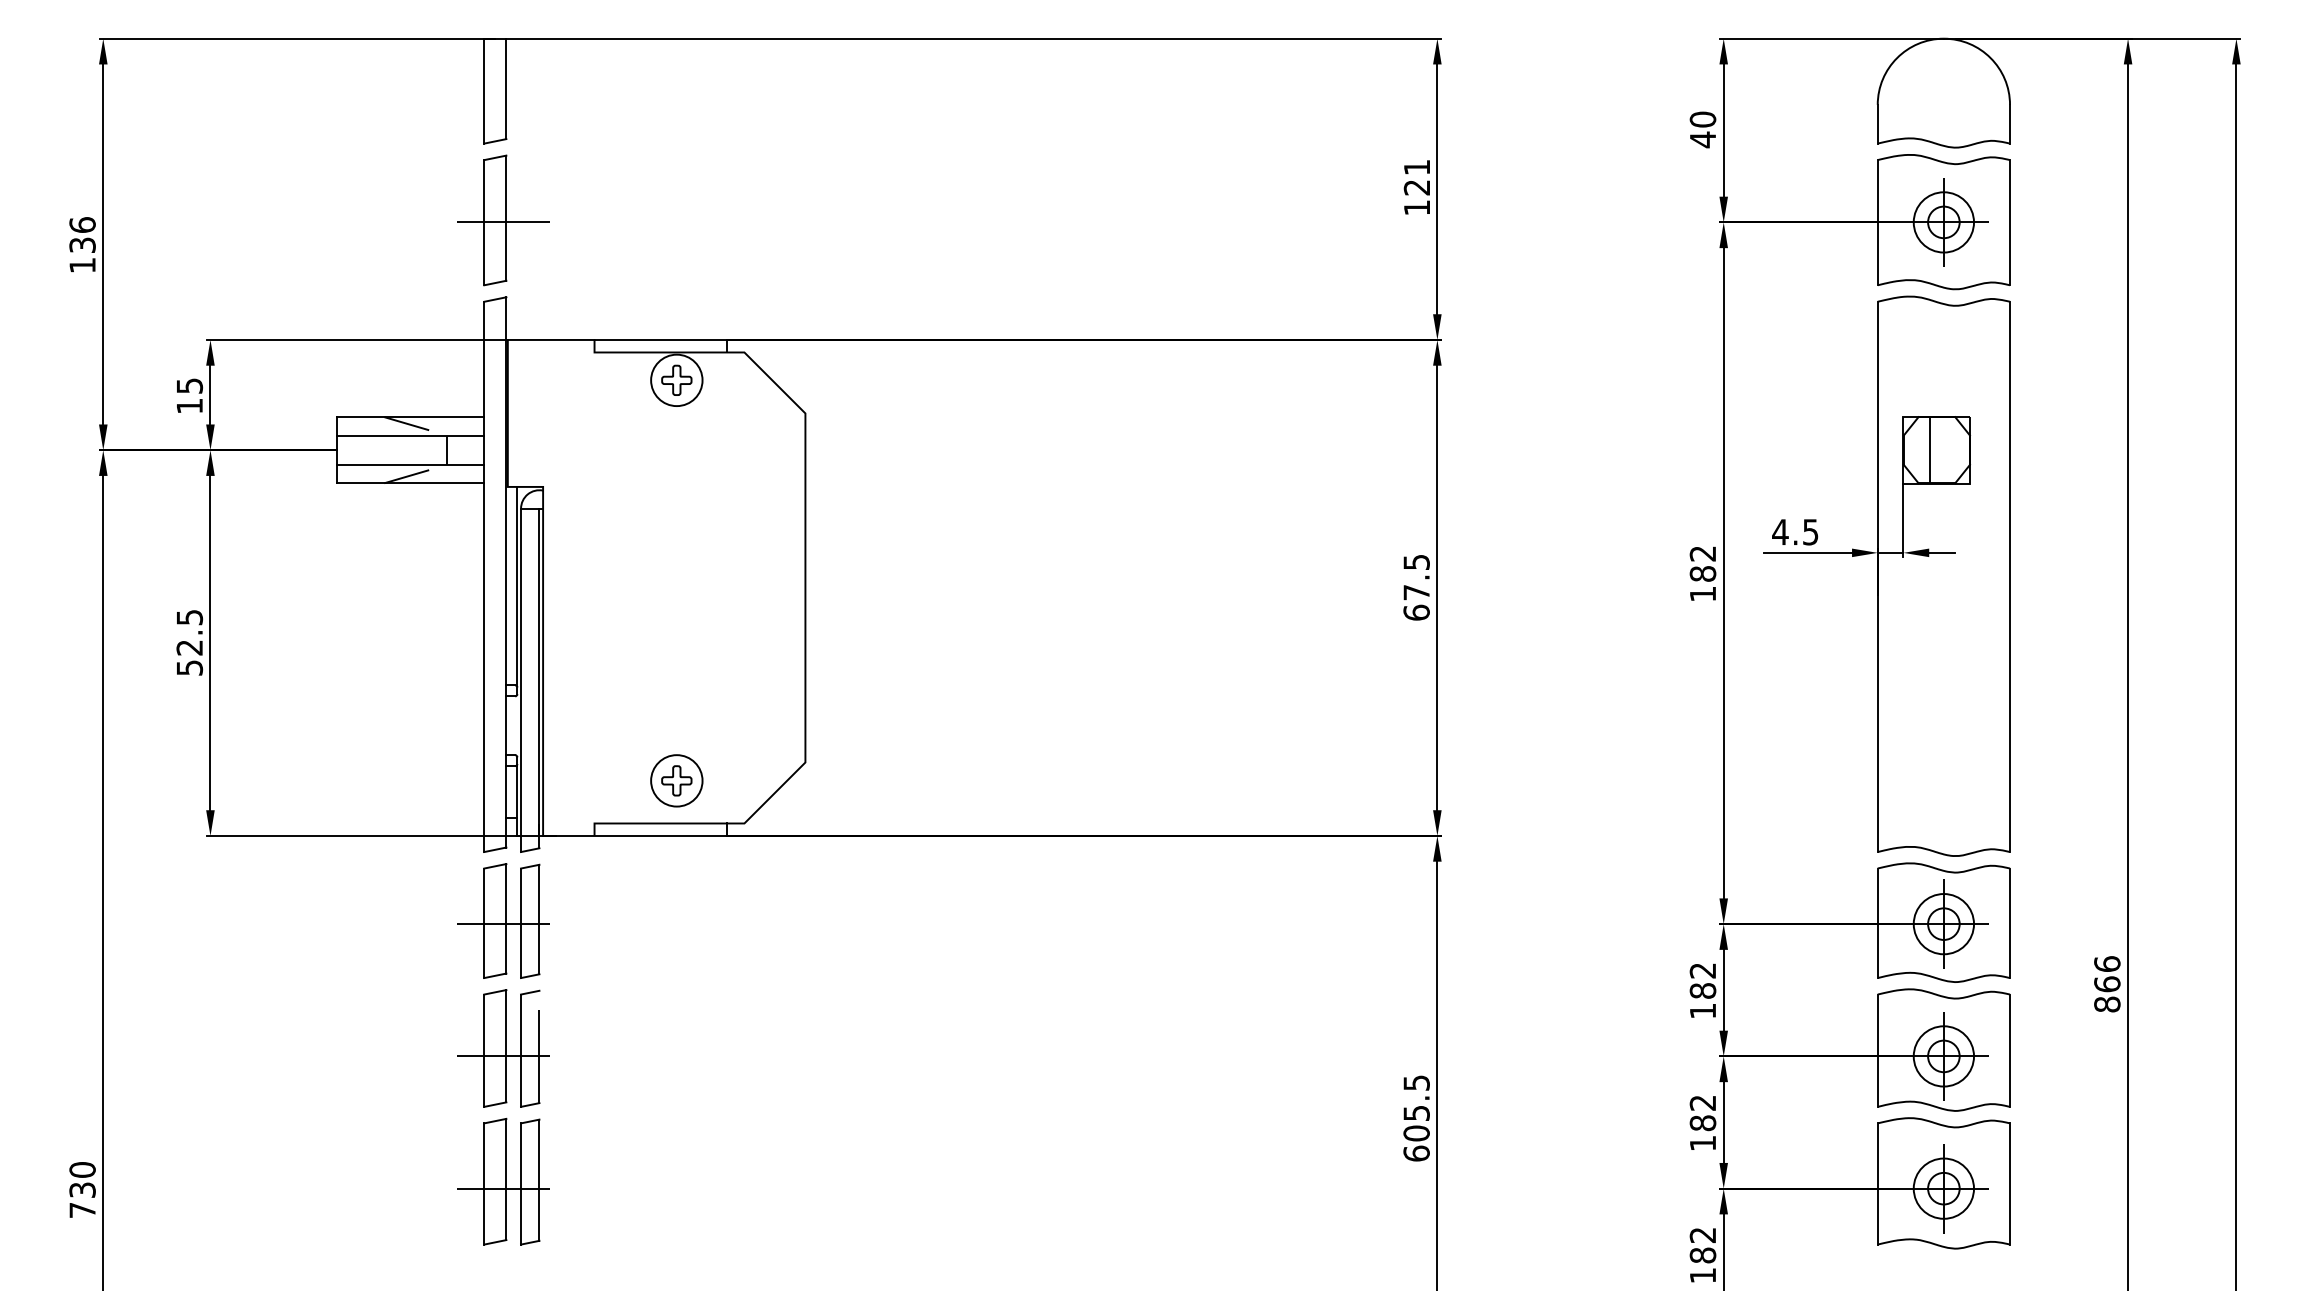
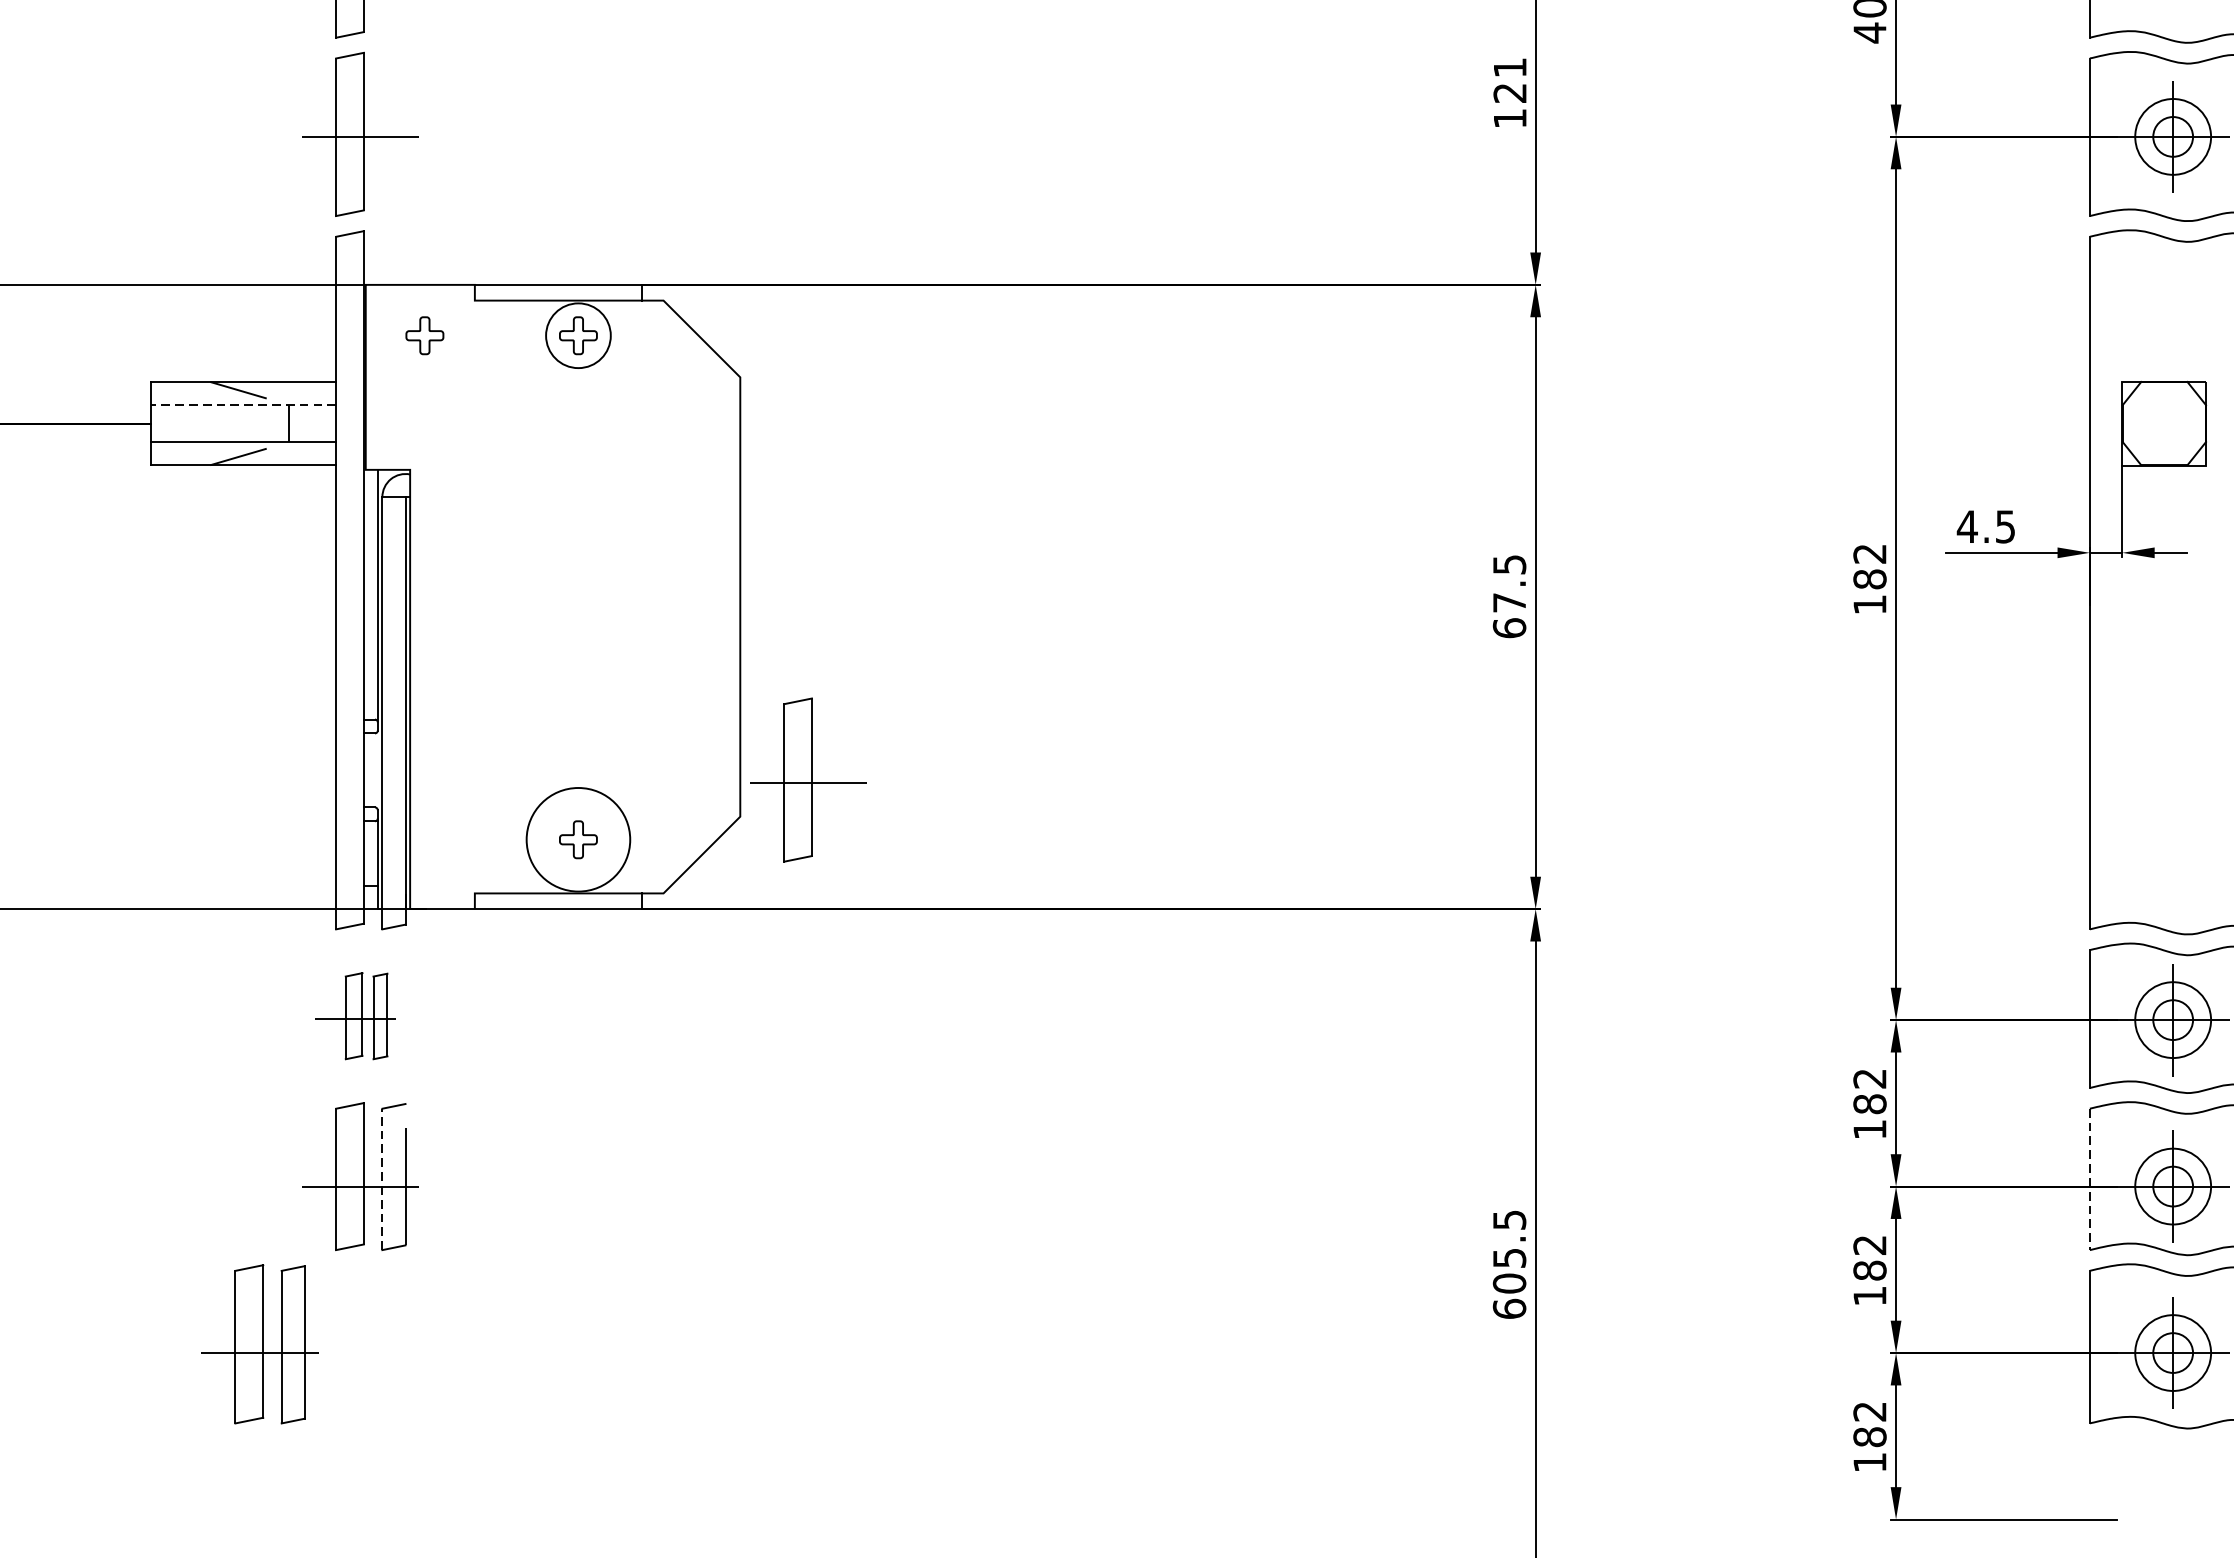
part: (554, 379) -> (424, 334), added
line: (410, 435) -> (243, 405), solid -> dashed
line: (1929, 450) -> (2155, 423), removed
part: (859, 733) -> (808, 780), added
circle: (676, 780) -> (578, 839), size x1.6
part: (503, 920) -> (360, 1015), size x0.6
line: (521, 1050) -> (382, 1179), solid -> dashed
line: (1877, 1051) -> (2089, 1180), solid -> dashed
part: (503, 1181) -> (259, 1344), moved

